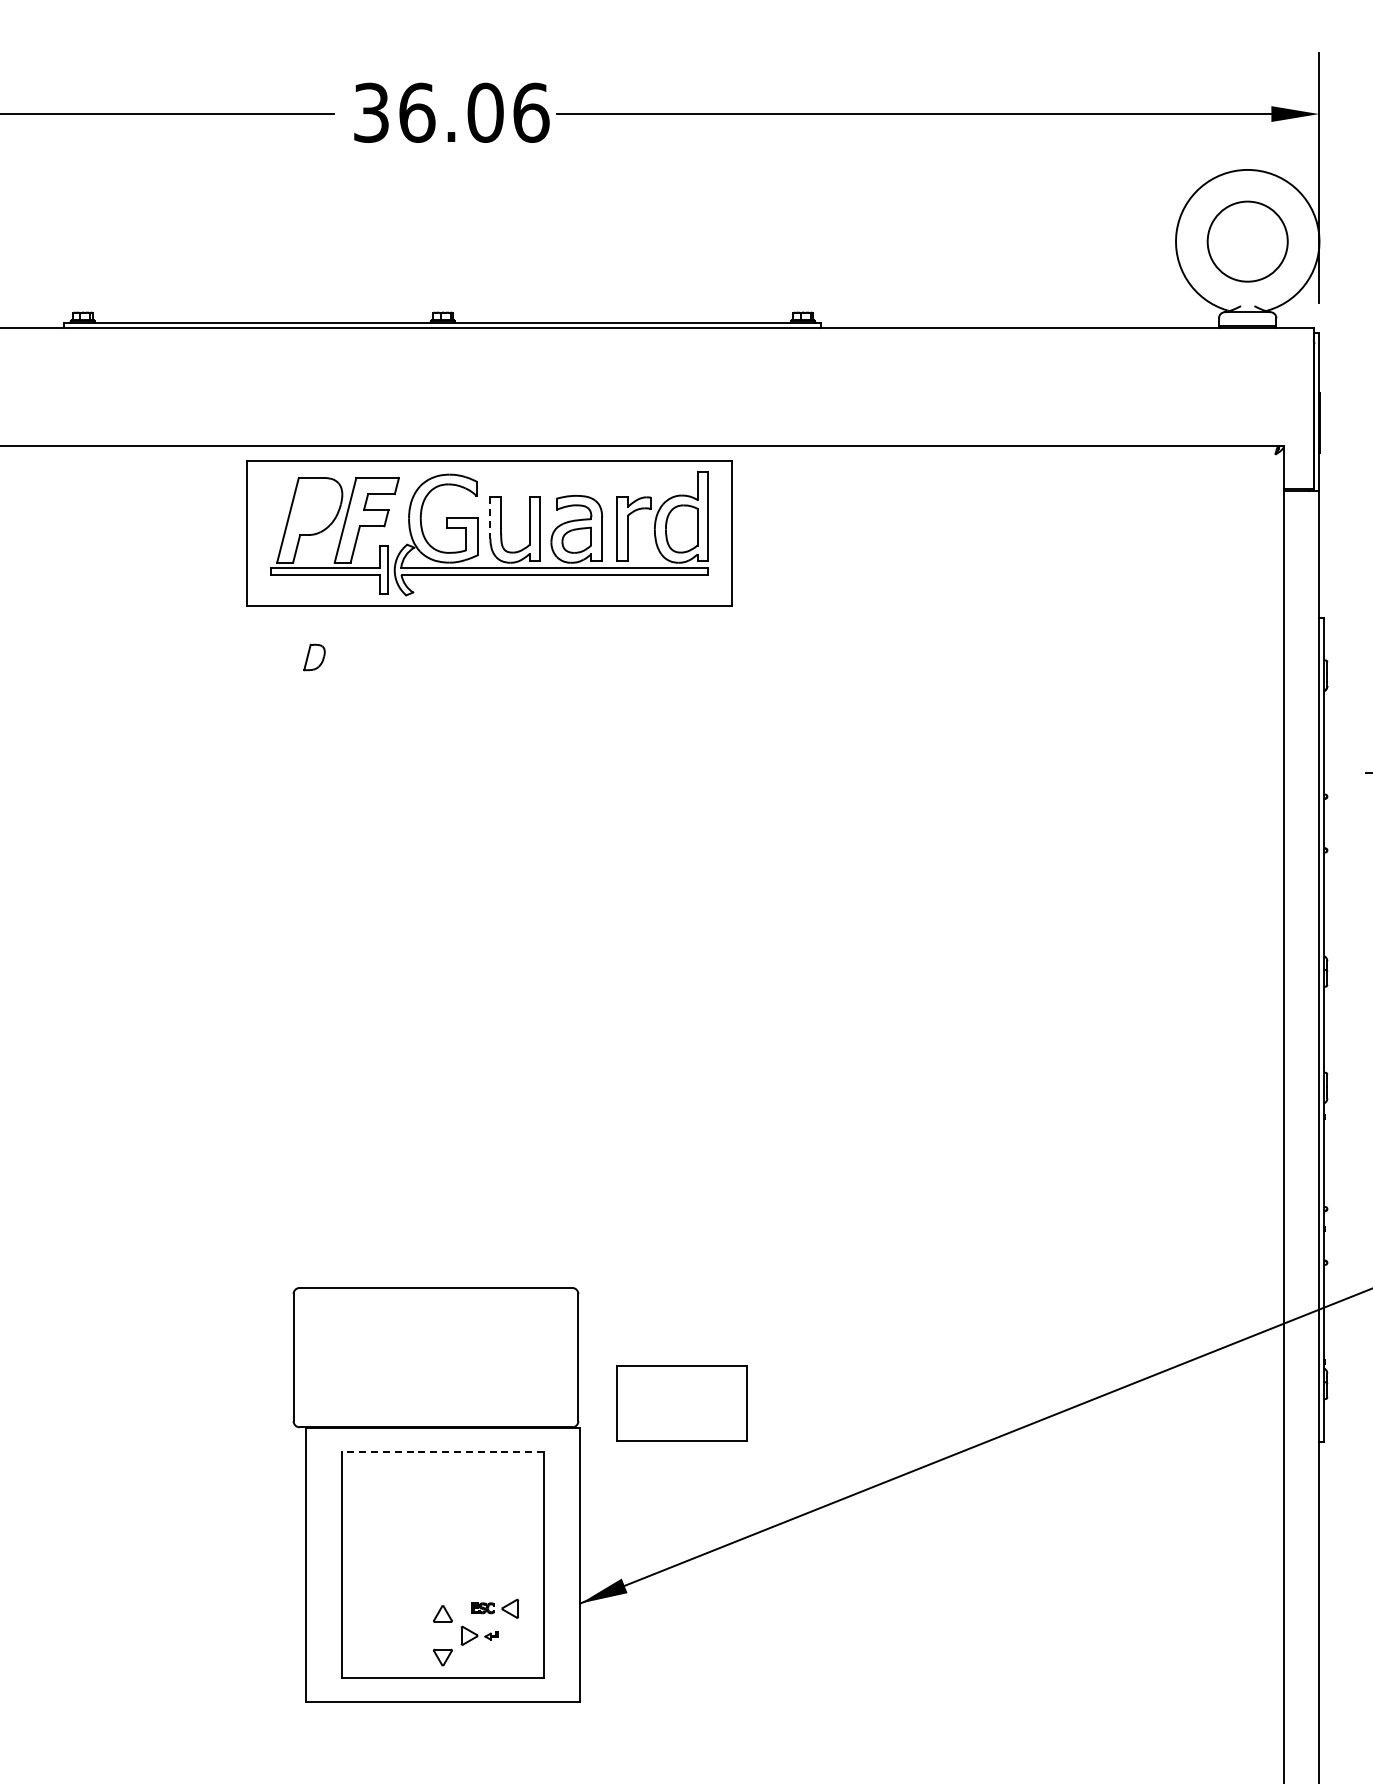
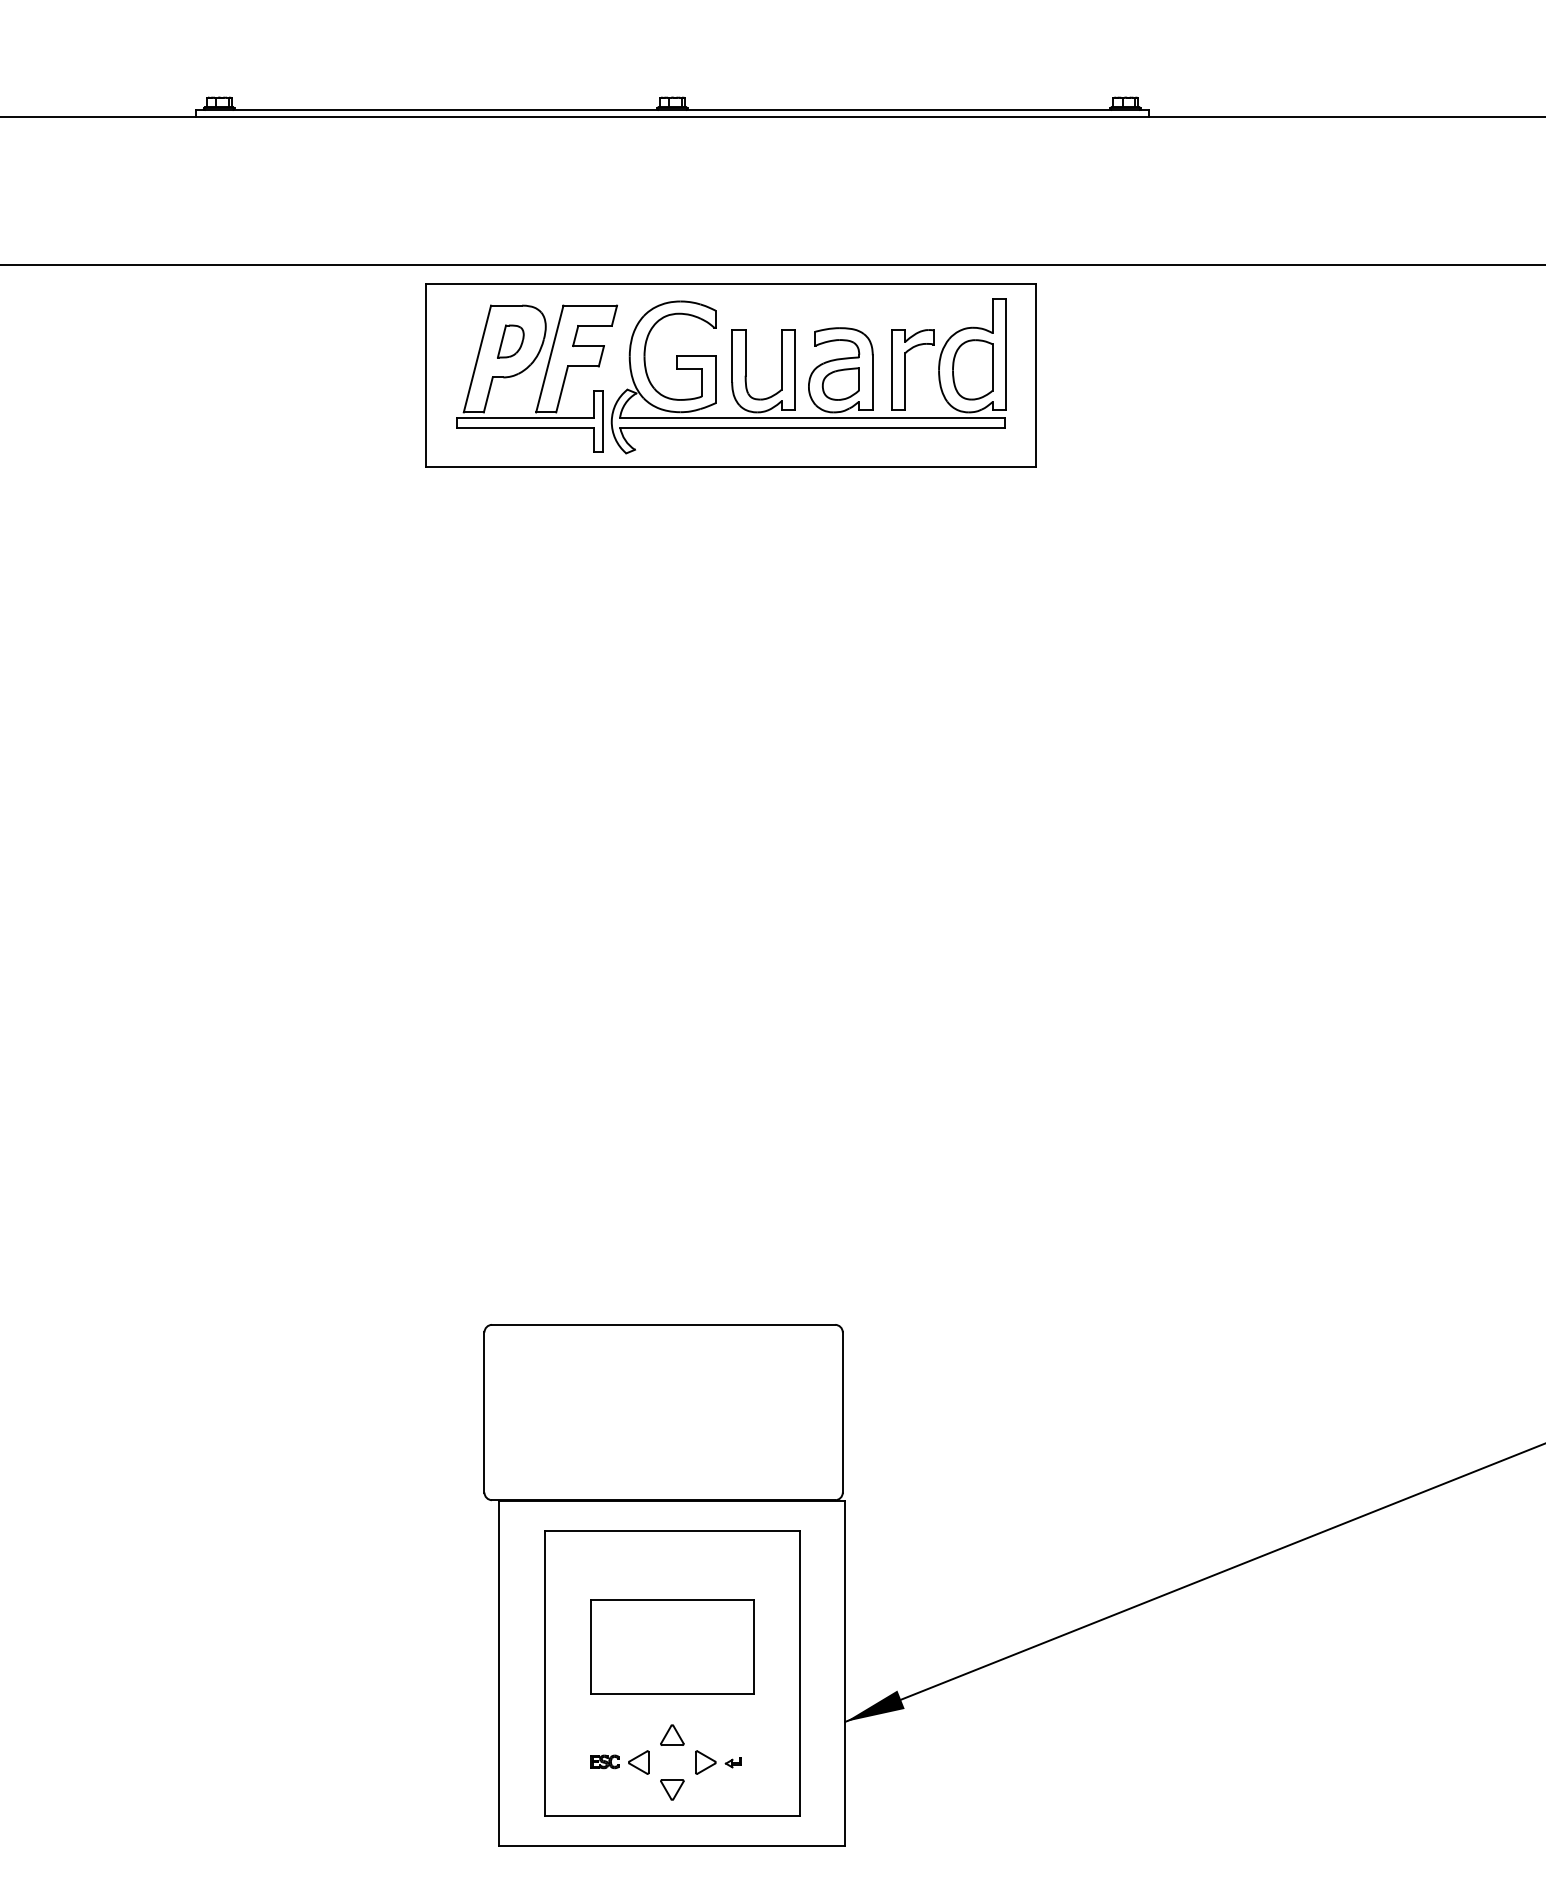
line: (490, 518) -> (732, 356), dashed -> solid
part: (314, 657) -> (510, 341), moved
part: (681, 1403) -> (671, 1646), moved
line: (442, 1451) -> (671, 1530), dashed -> solid
part: (495, 1608) -> (620, 1762), moved

